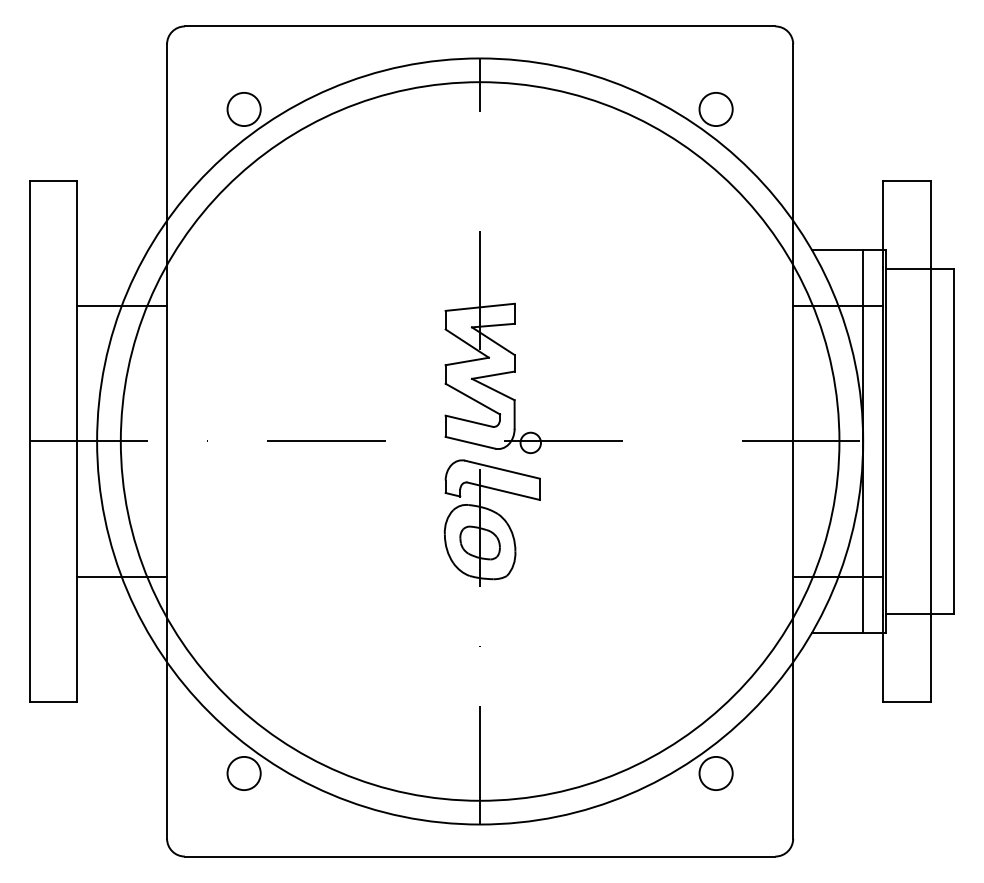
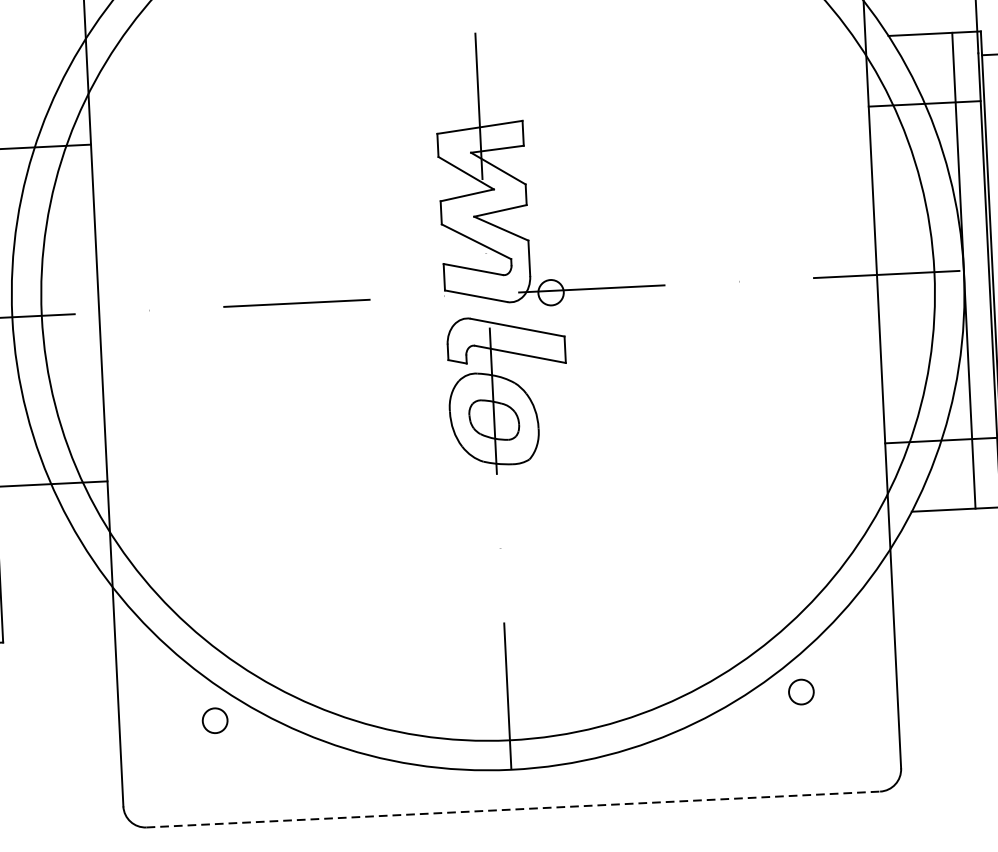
circle: (243, 773) -> (214, 720), size x0.6
circle: (715, 773) -> (800, 692), size x0.6
line: (480, 856) -> (513, 809), solid -> dashed

